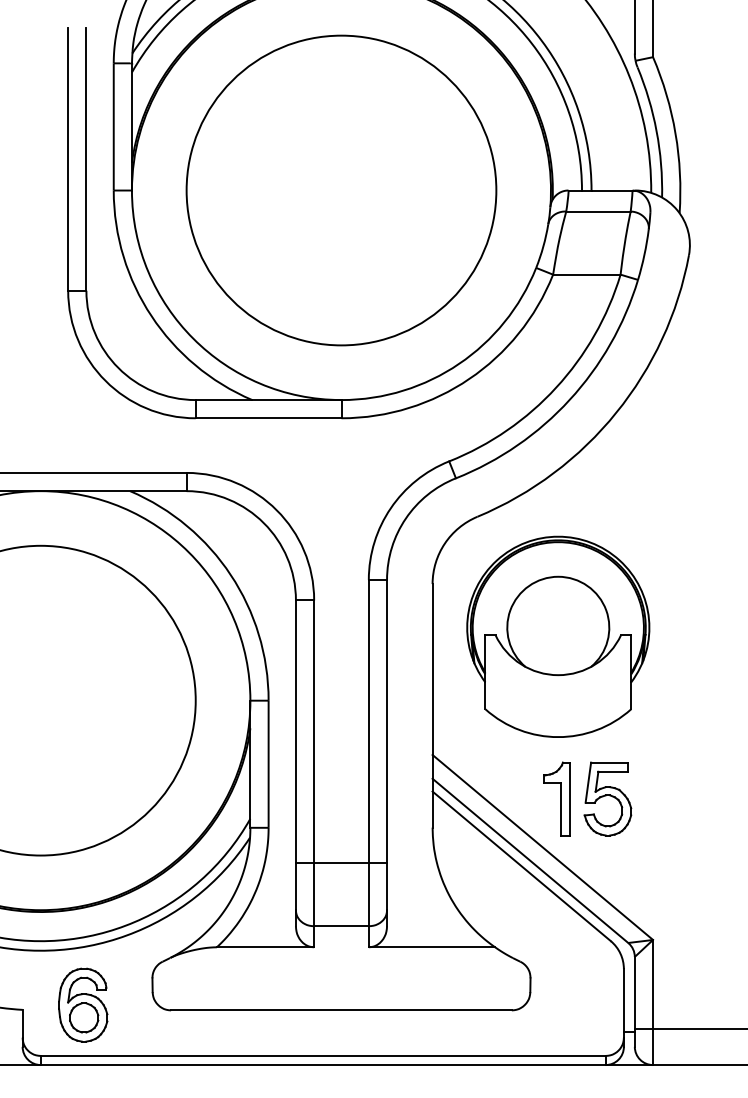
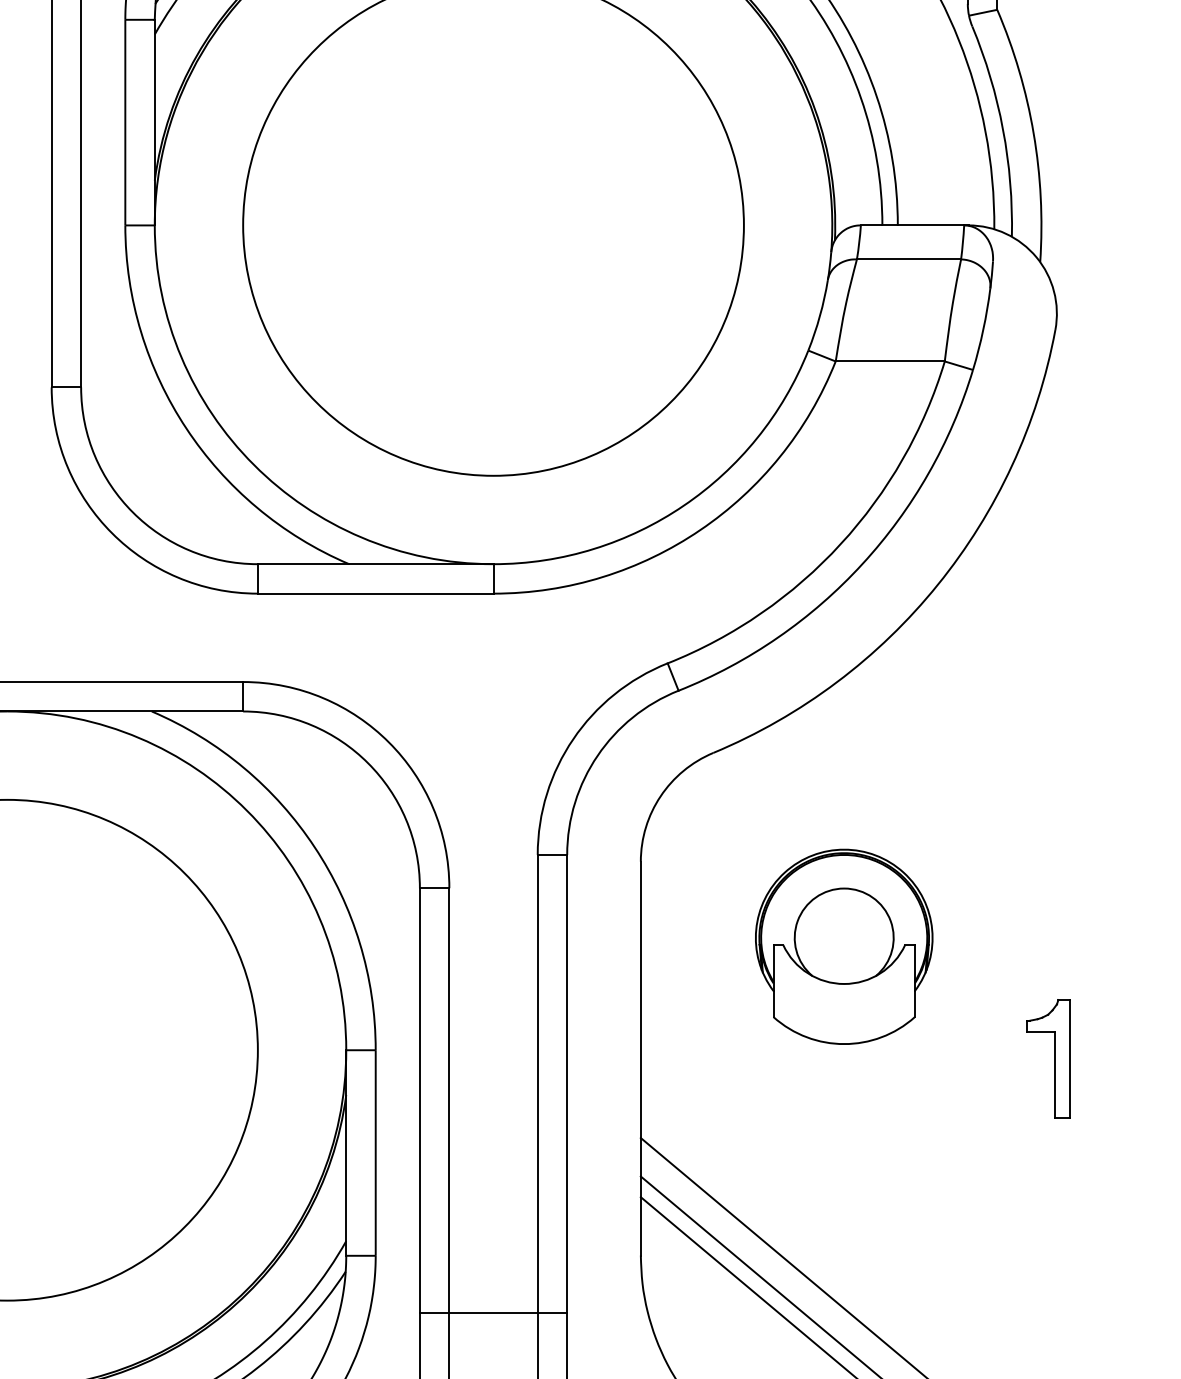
part: (558, 636) -> (844, 946), size x0.6
part: (556, 798) -> (1048, 1058), moved
part: (607, 798) -> (923, 1208), removed

